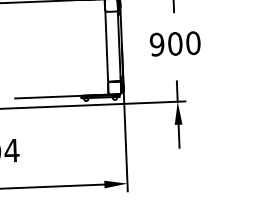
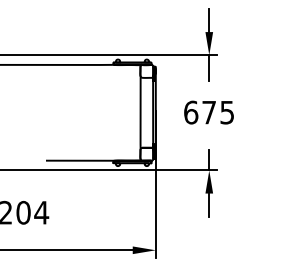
text: (175, 43) -> (209, 112), 900 -> 675

